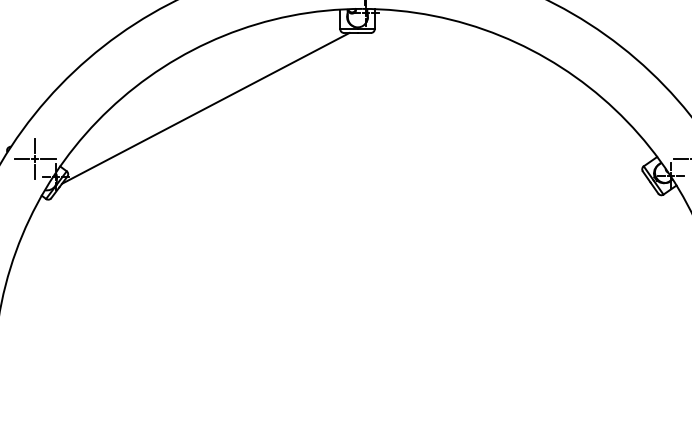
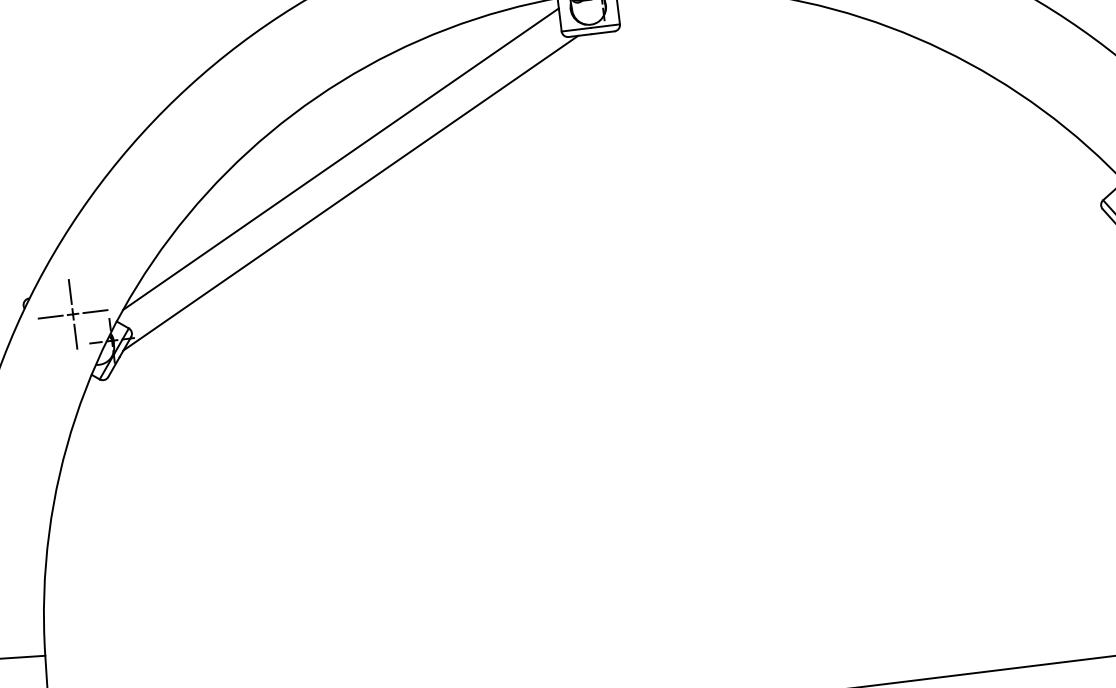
line: (202, 87) -> (340, 158), added

